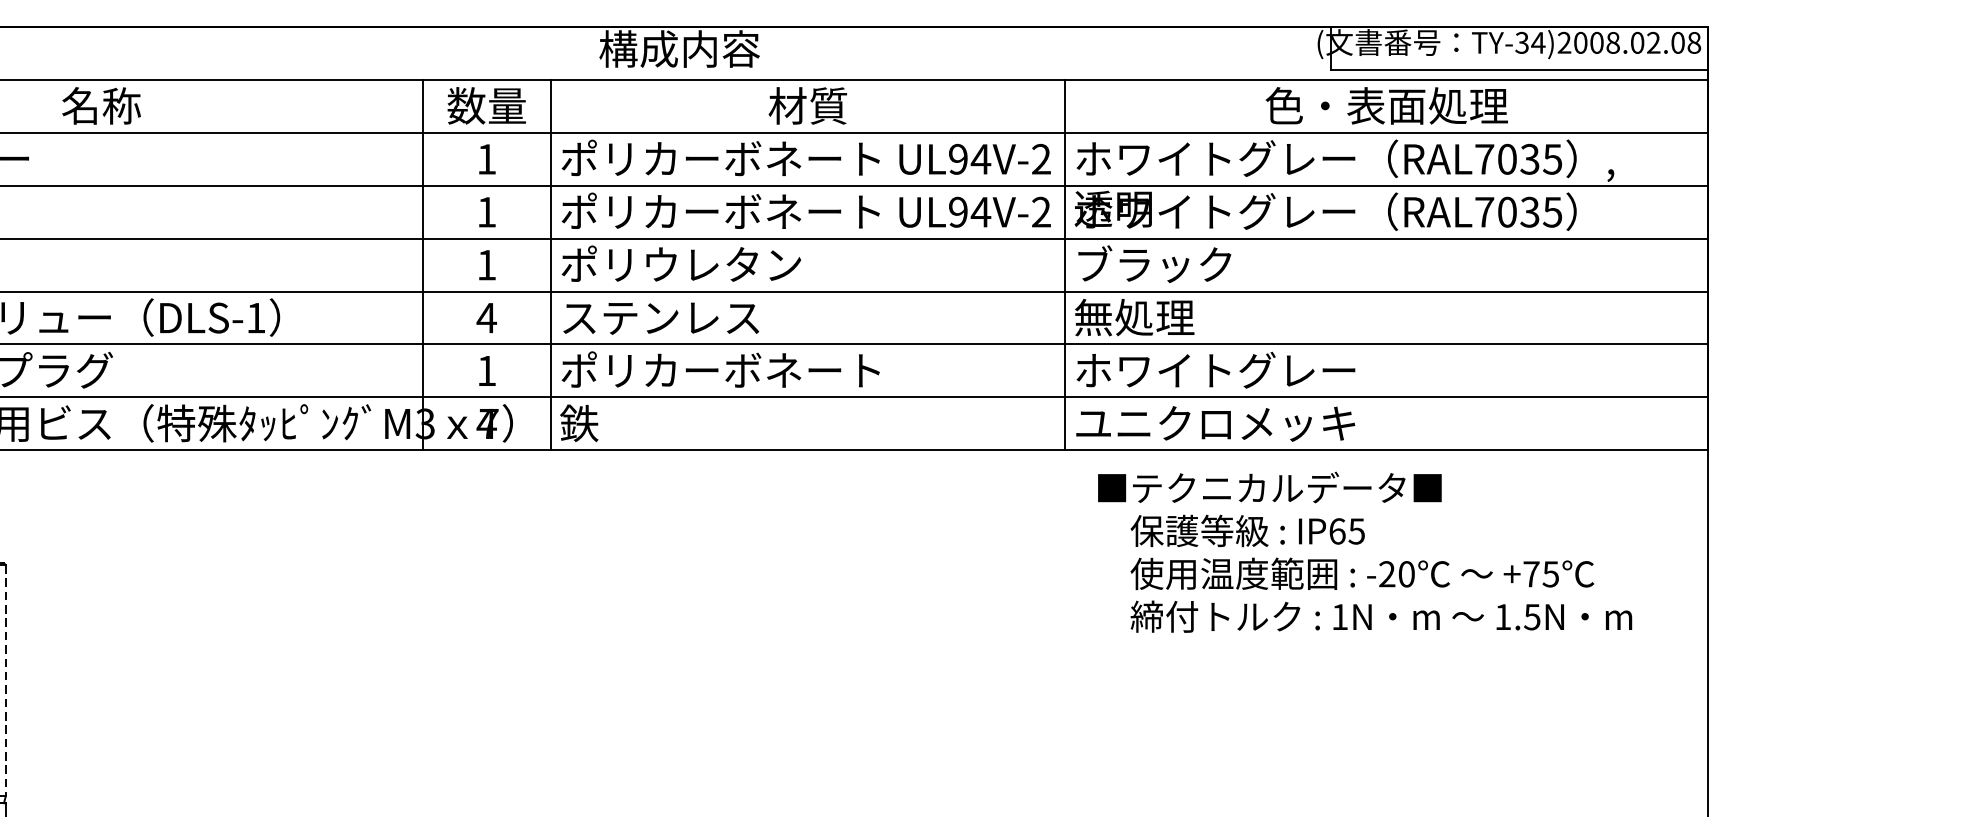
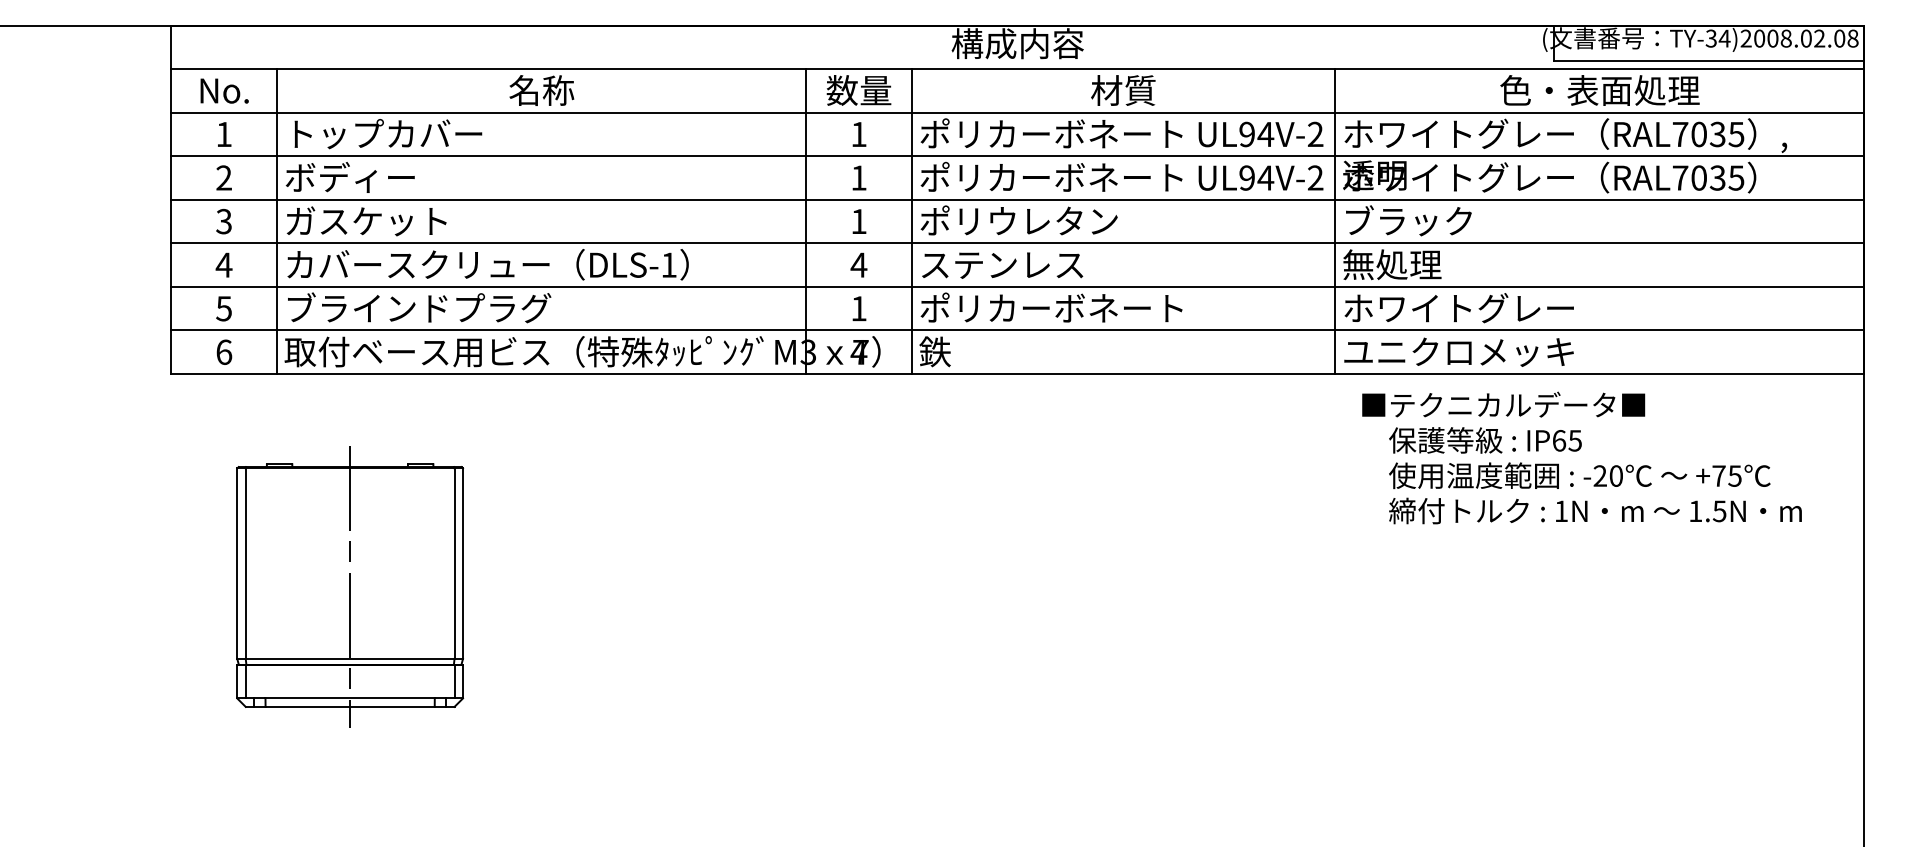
line: (6, 681) -> (463, 564), dashed -> solid

